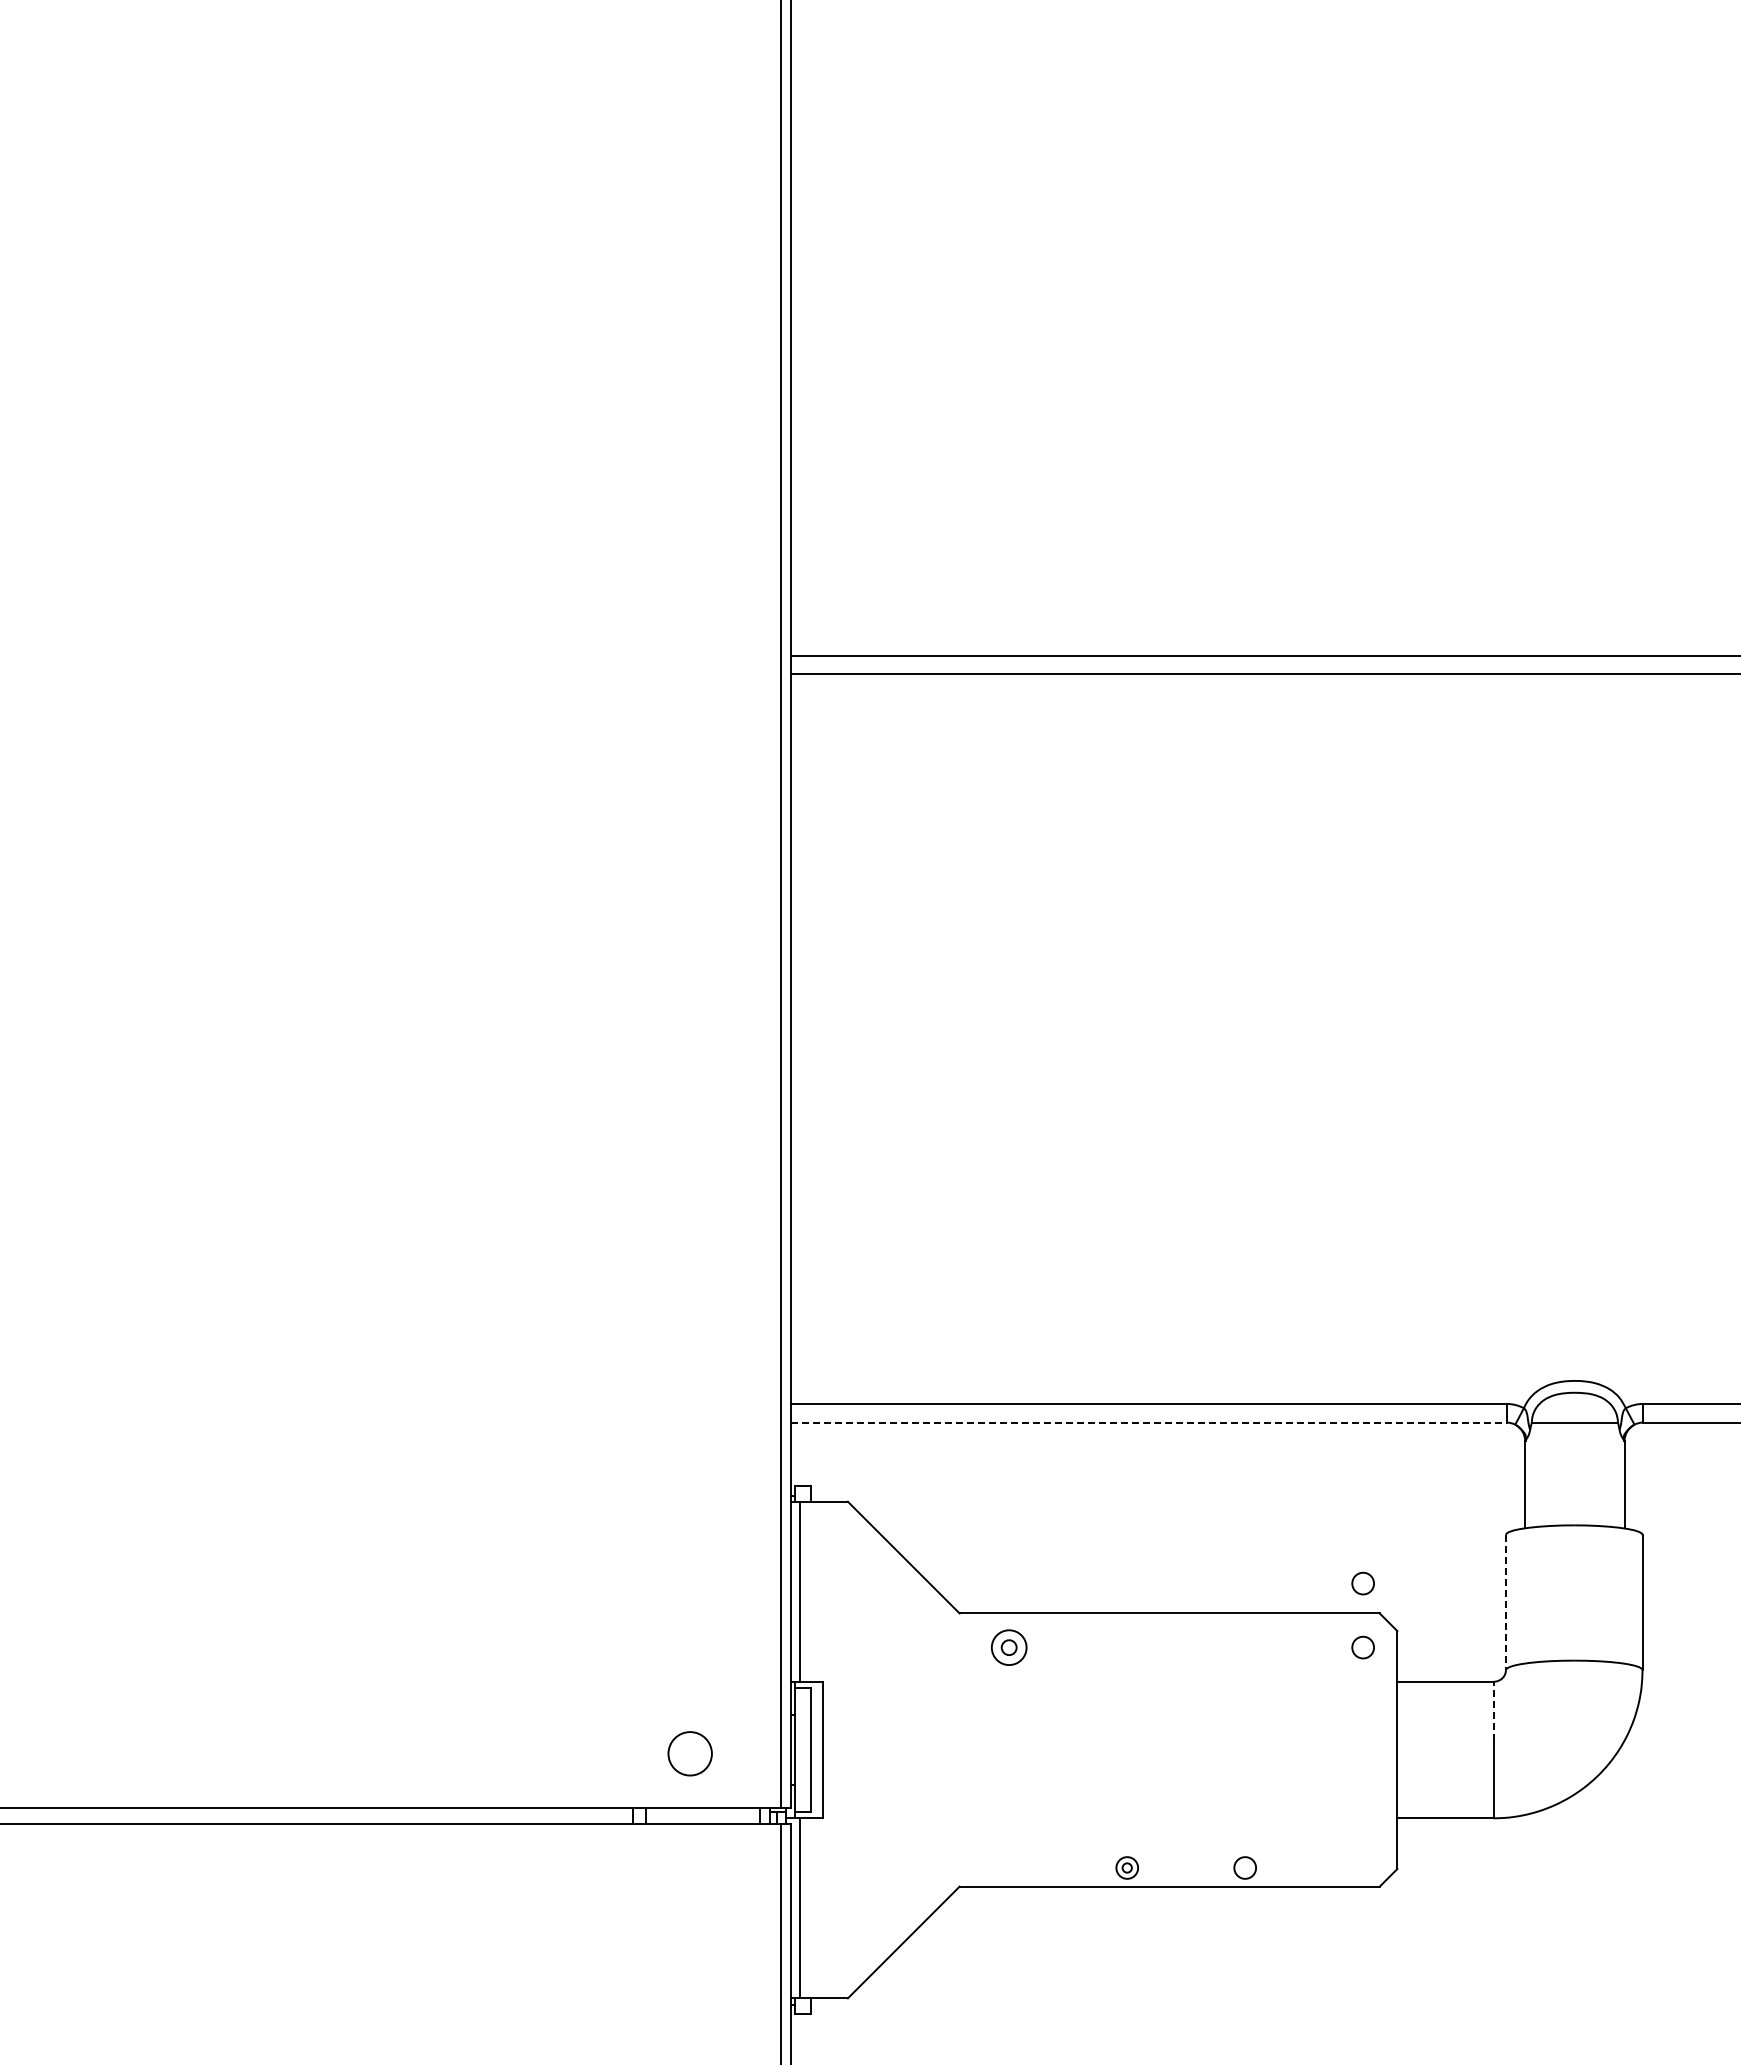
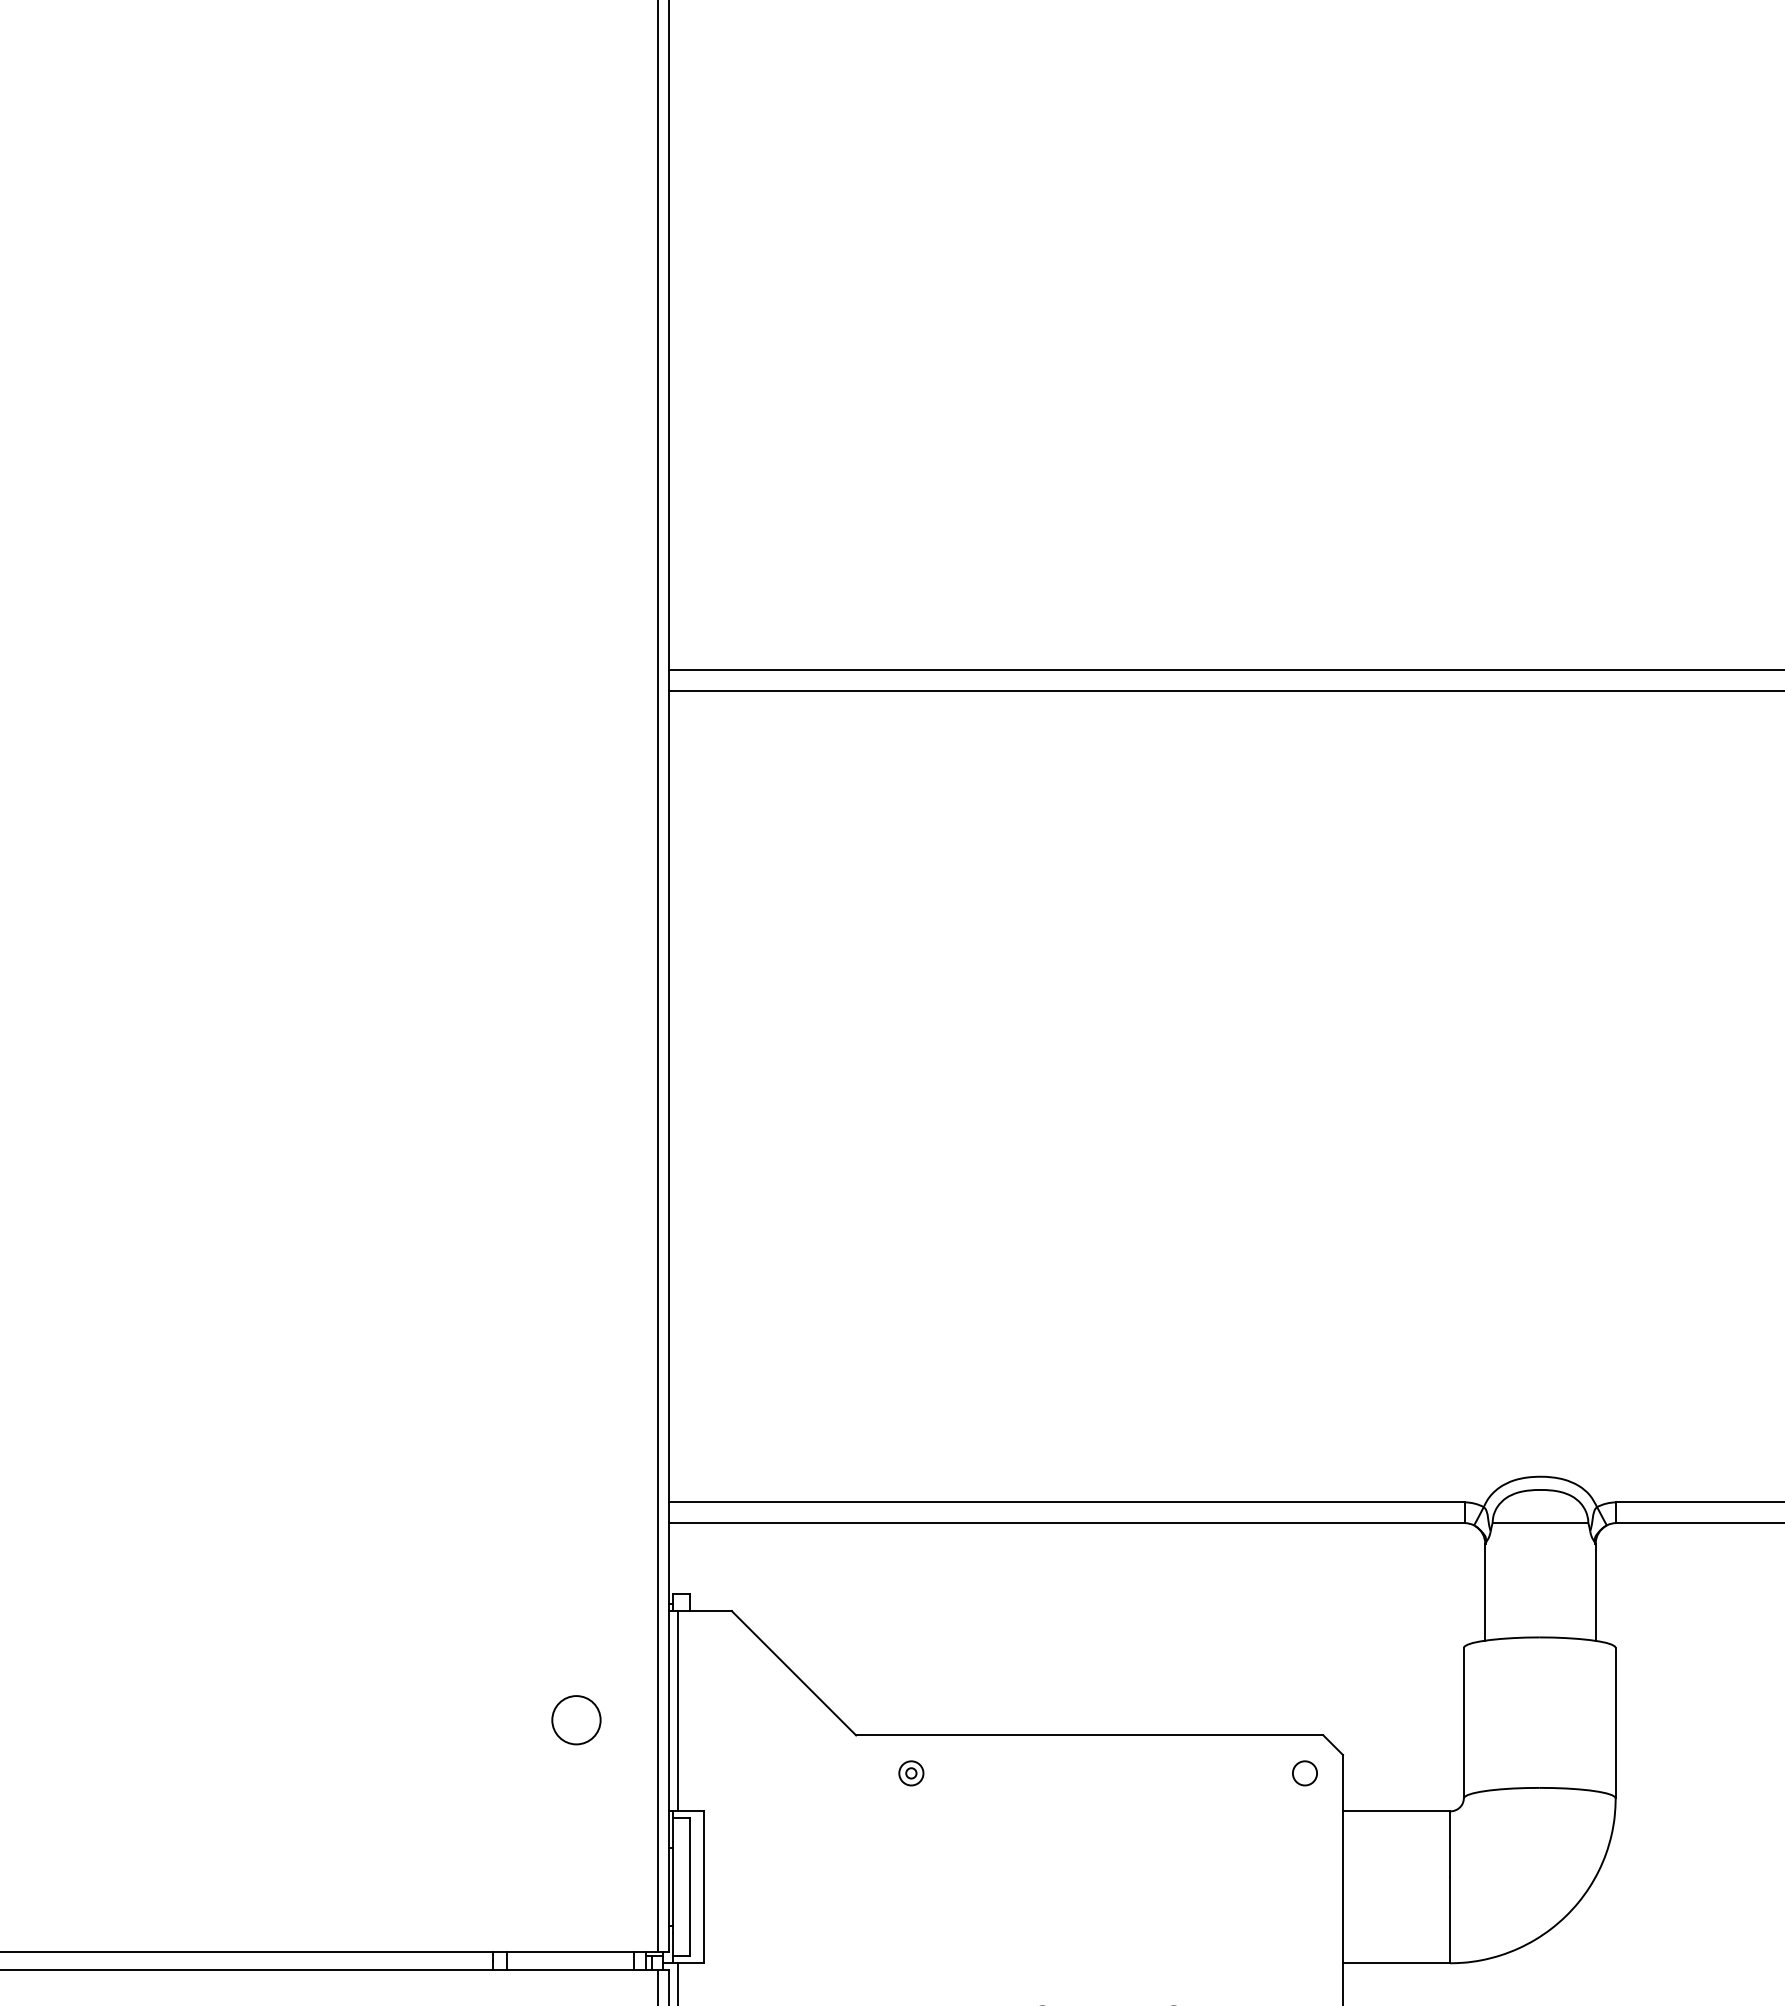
line: (1148, 1422) -> (1066, 1523), dashed -> solid
circle: (1362, 1583) -> (1304, 1702), removed
line: (1505, 1602) -> (1463, 1723), dashed -> solid
part: (1009, 1647) -> (911, 1773), size x0.62
line: (1493, 1710) -> (1449, 1843), dashed -> solid
circle: (689, 1753) -> (575, 1719), moved

